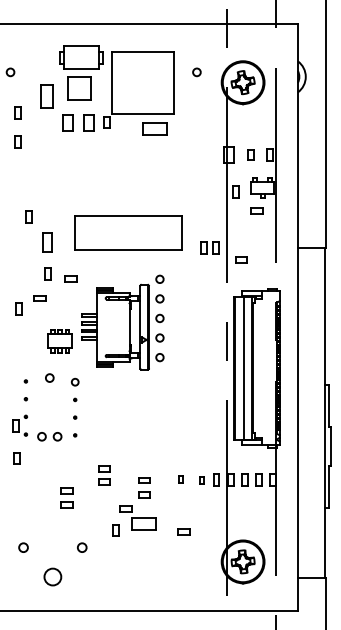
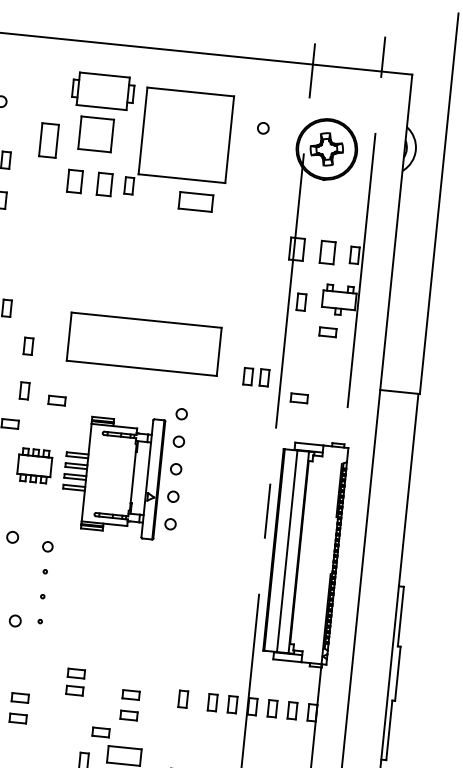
part: (250, 154) -> (326, 251), size x1.67
part: (46, 242) -> (27, 346), size x0.62
part: (59, 341) -> (33, 466), moved
part: (180, 479) -> (182, 698), size x1.67
part: (201, 479) -> (211, 701), size x1.67

